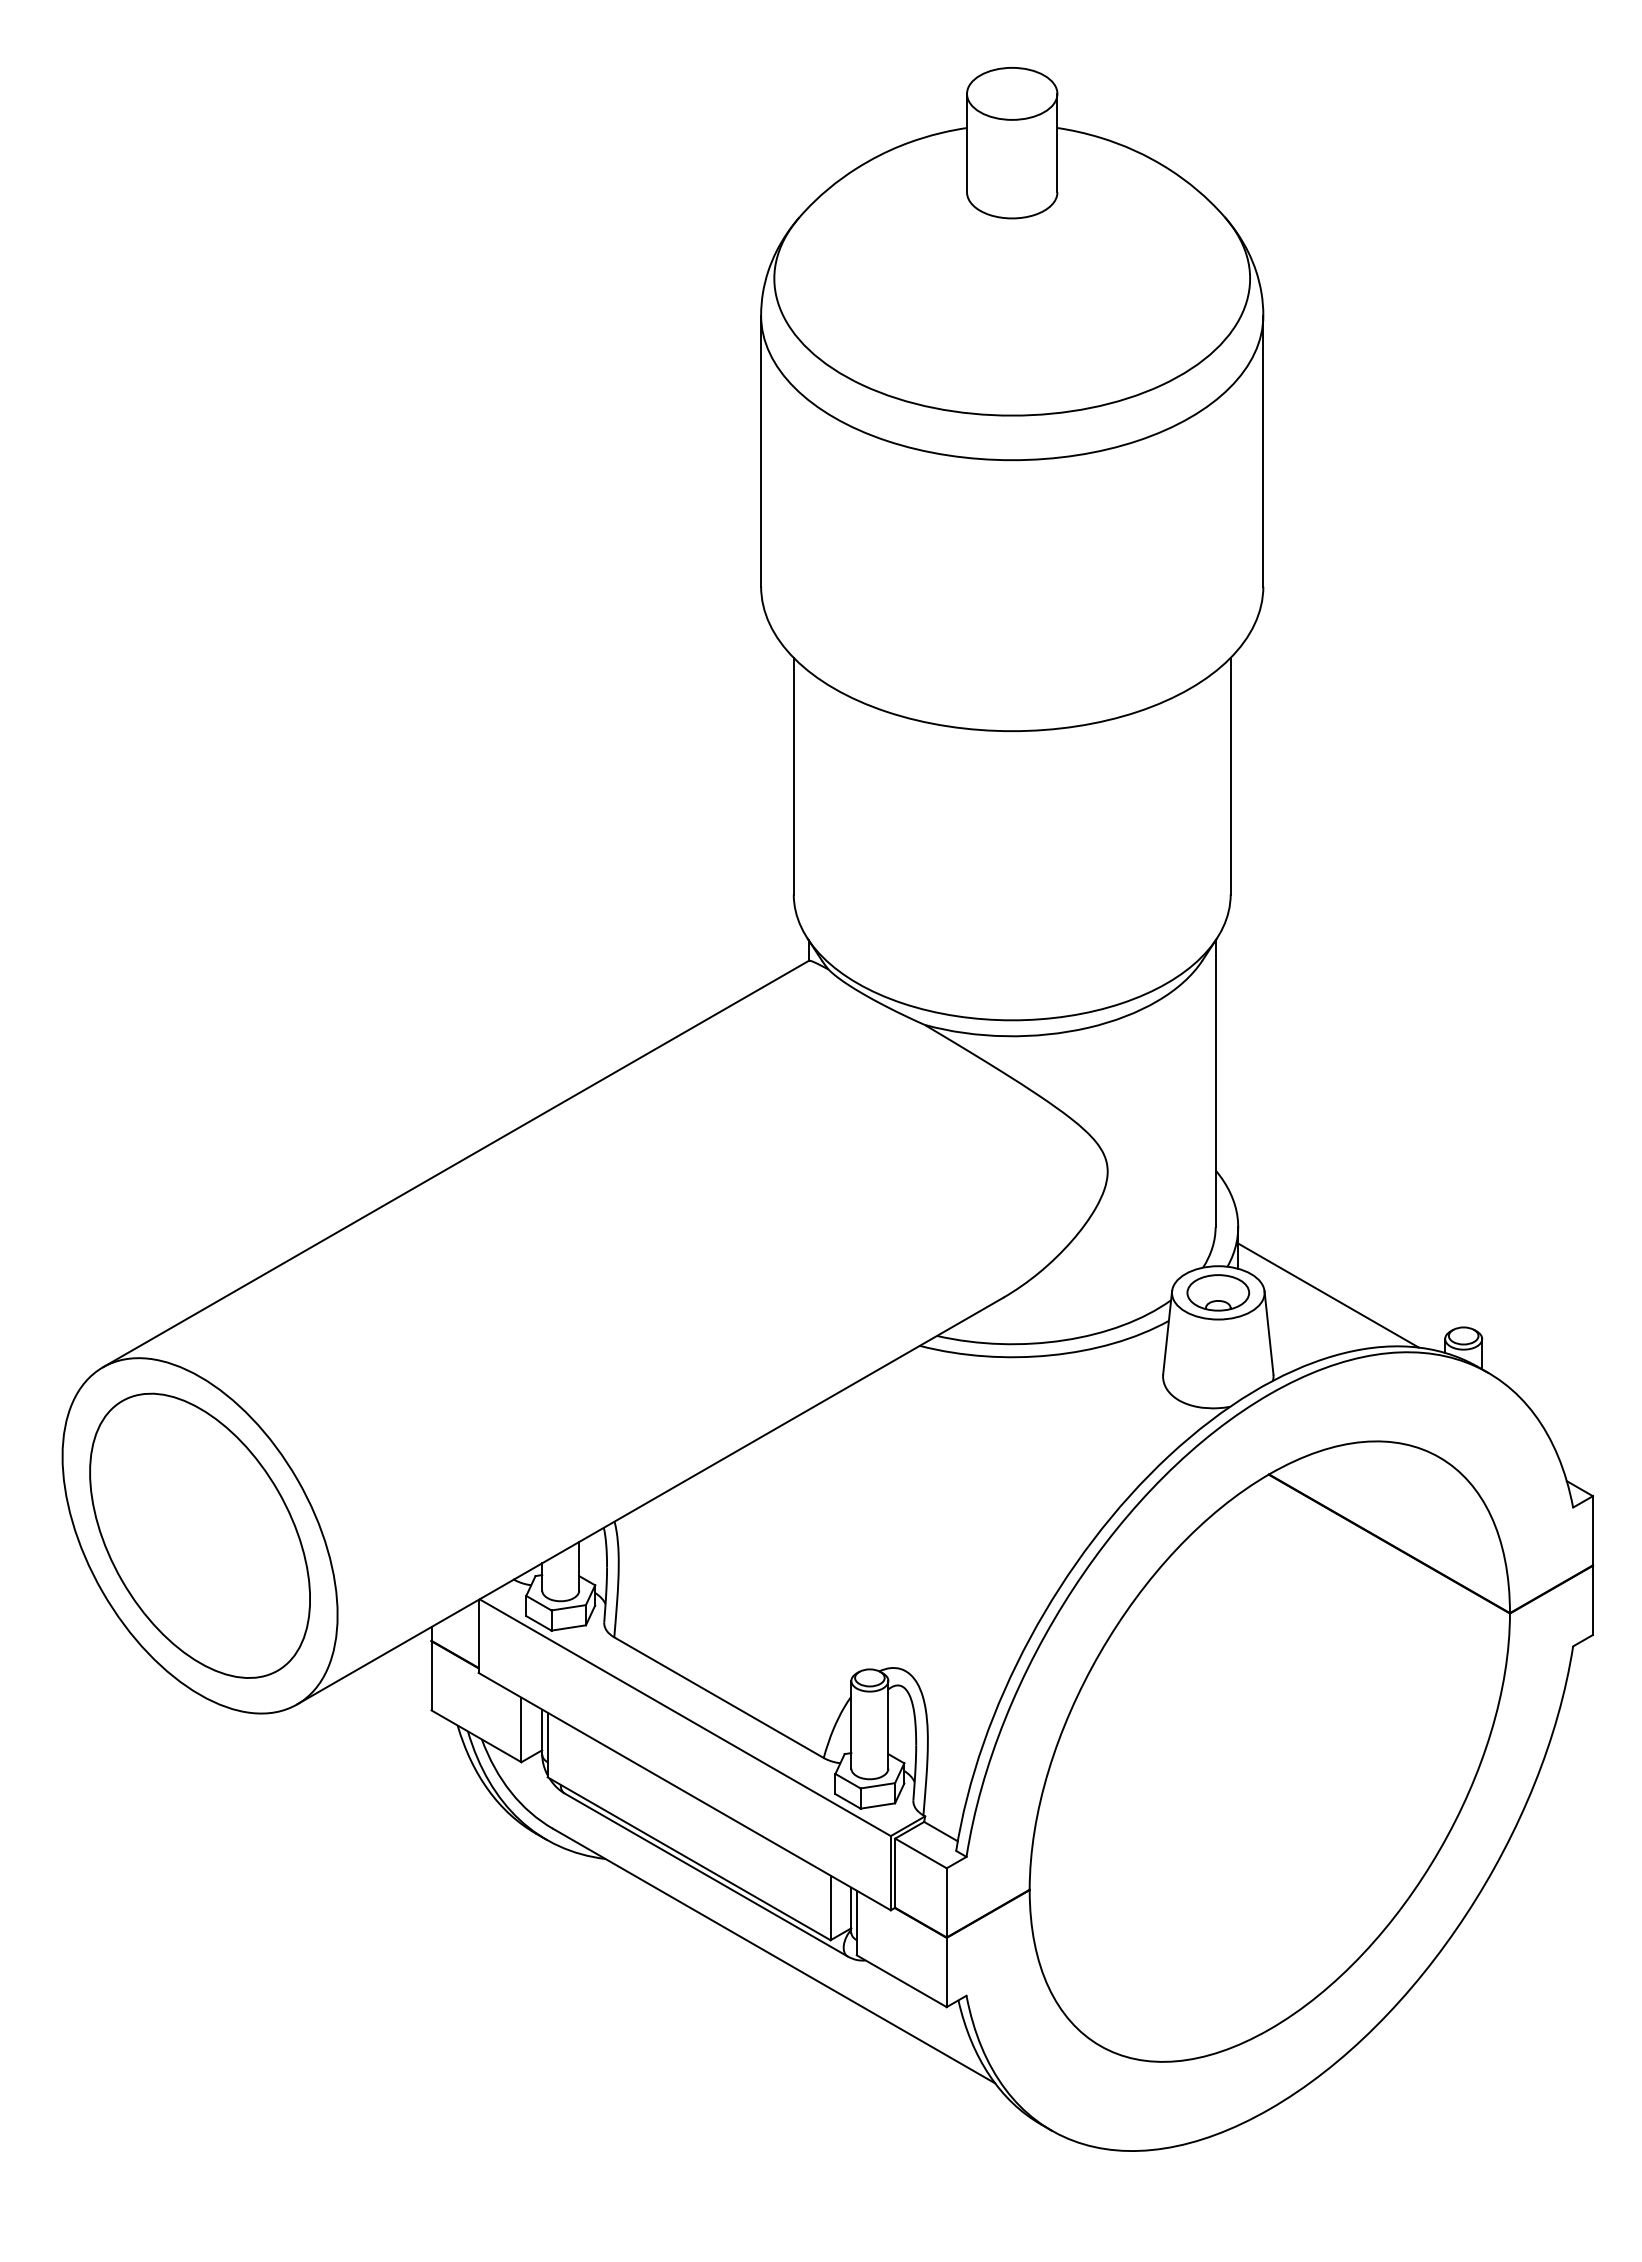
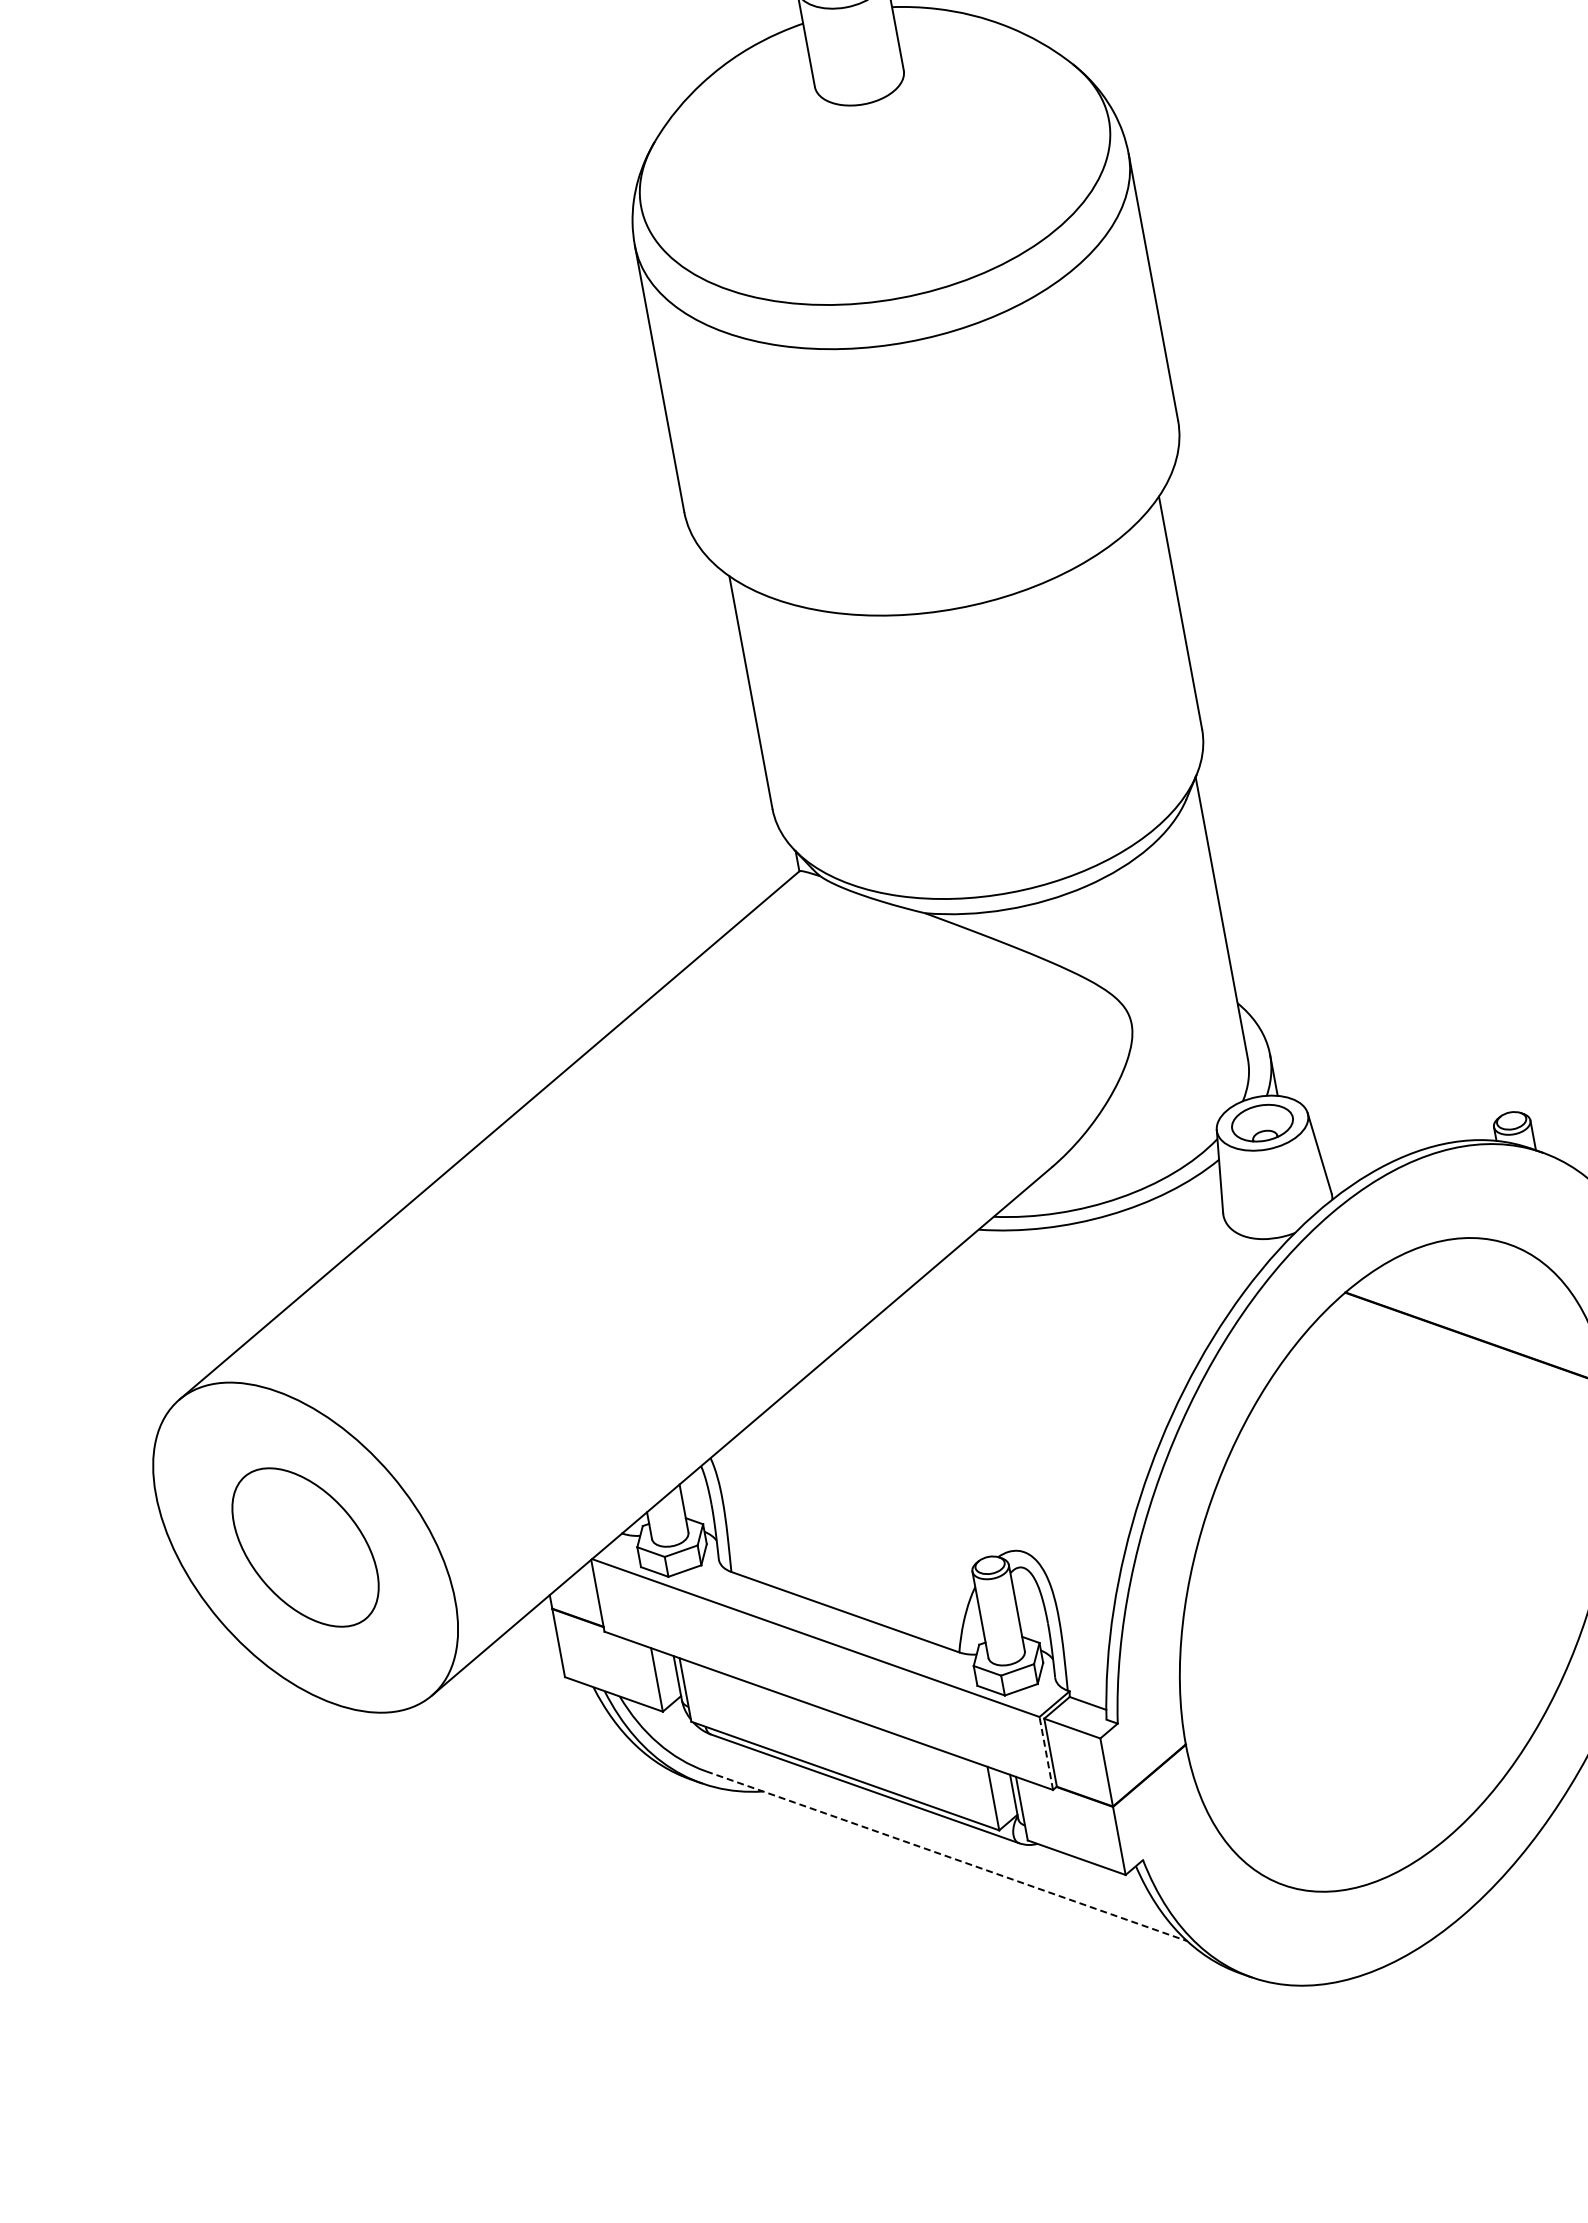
line: (1328, 1295) -> (1371, 1105), removed
part: (199, 1535) -> (304, 1547), size x0.6
line: (890, 1872) -> (1045, 1752), solid -> dashed
line: (774, 1956) -> (947, 1856), solid -> dashed

